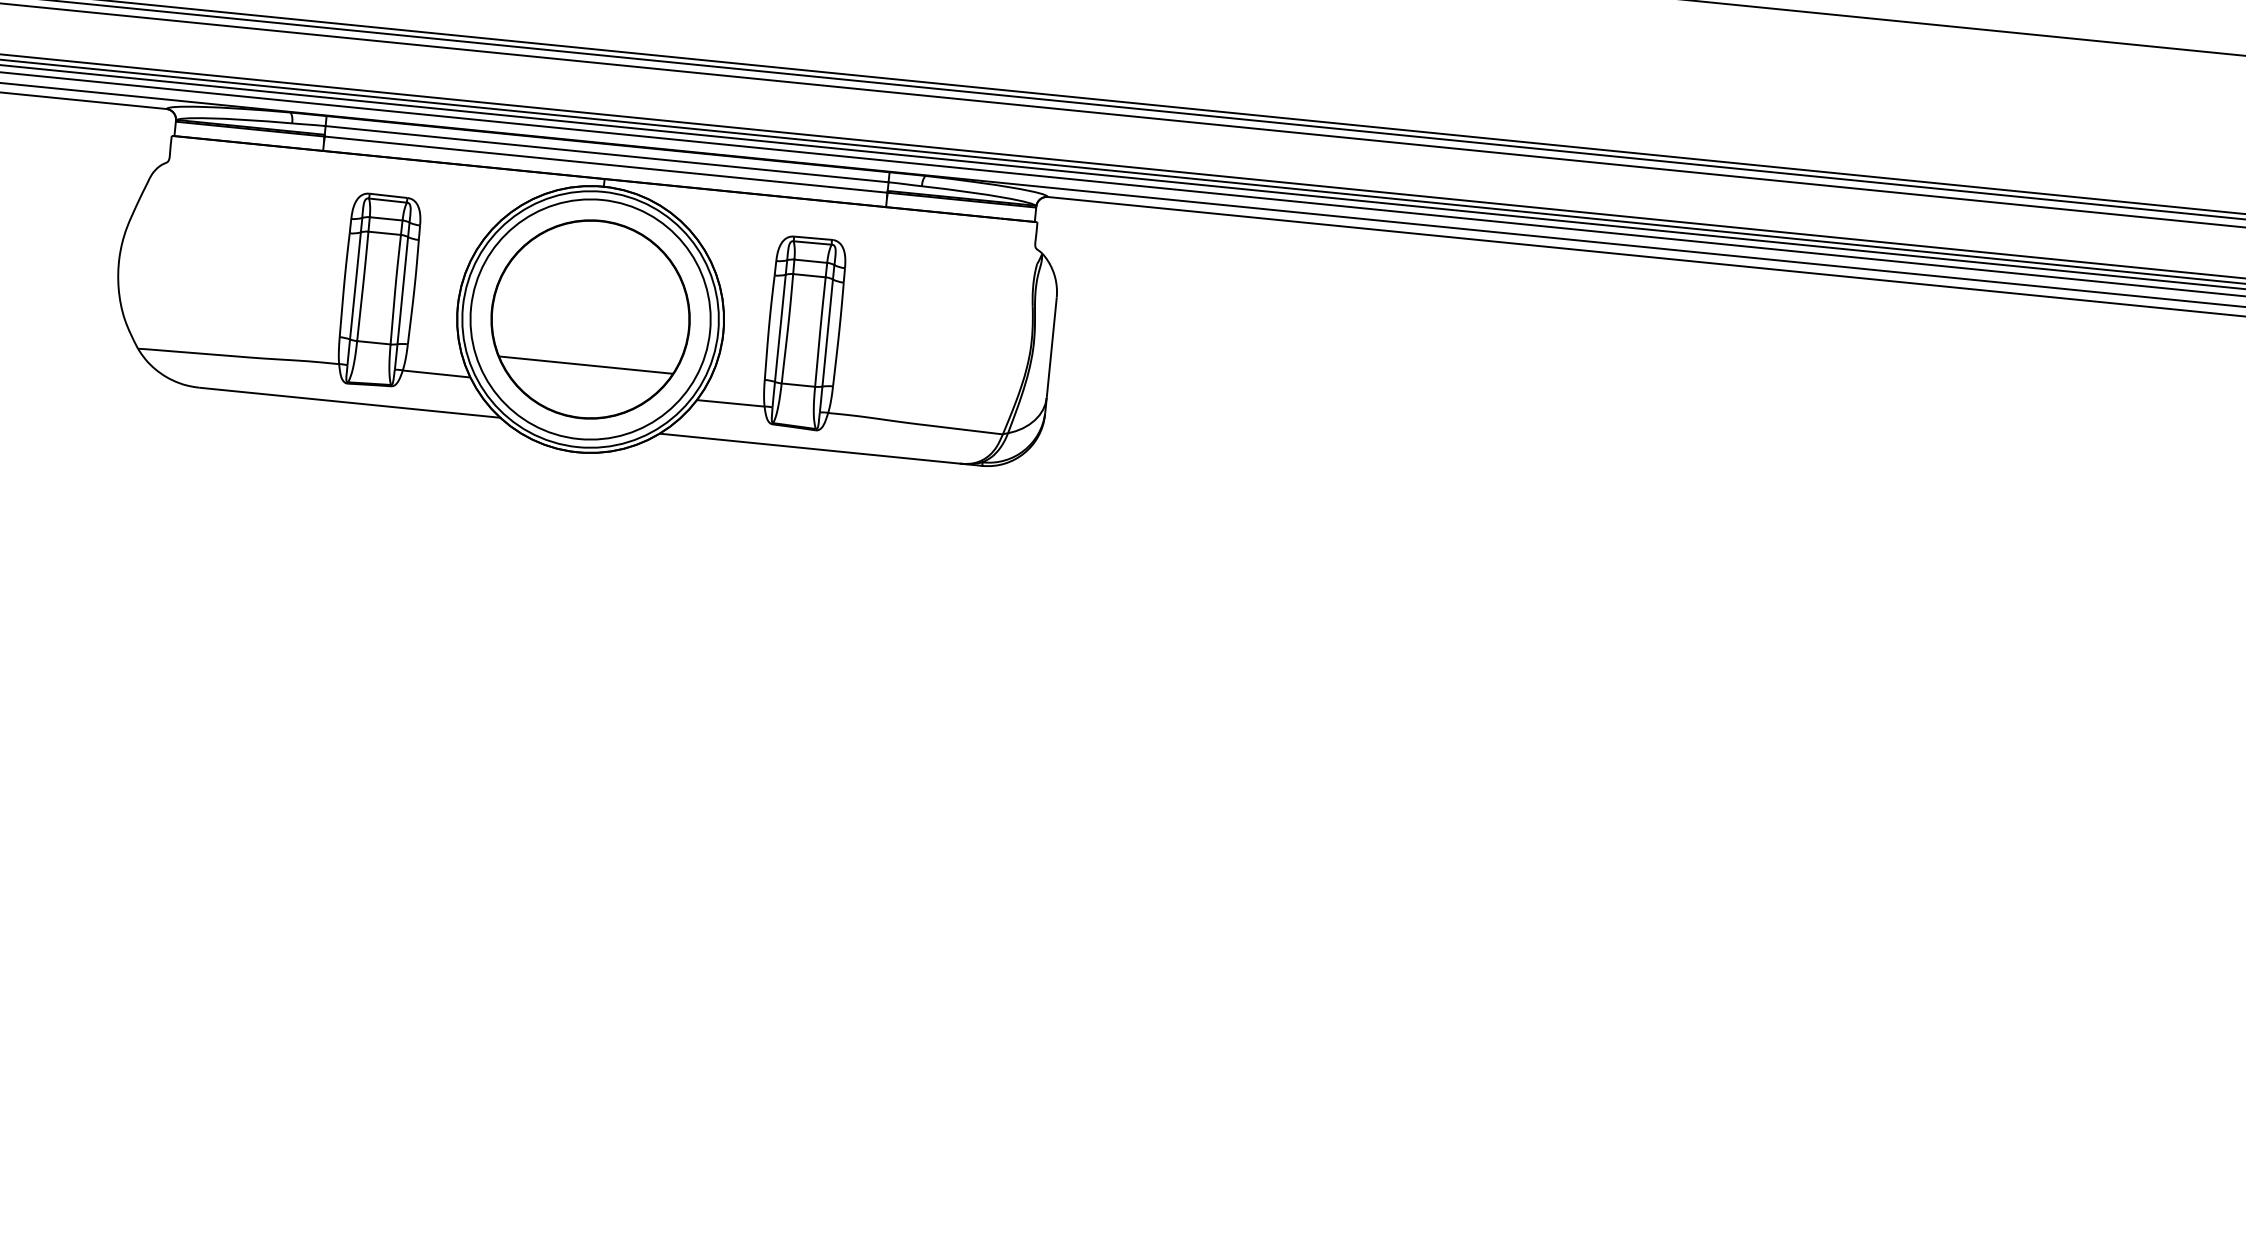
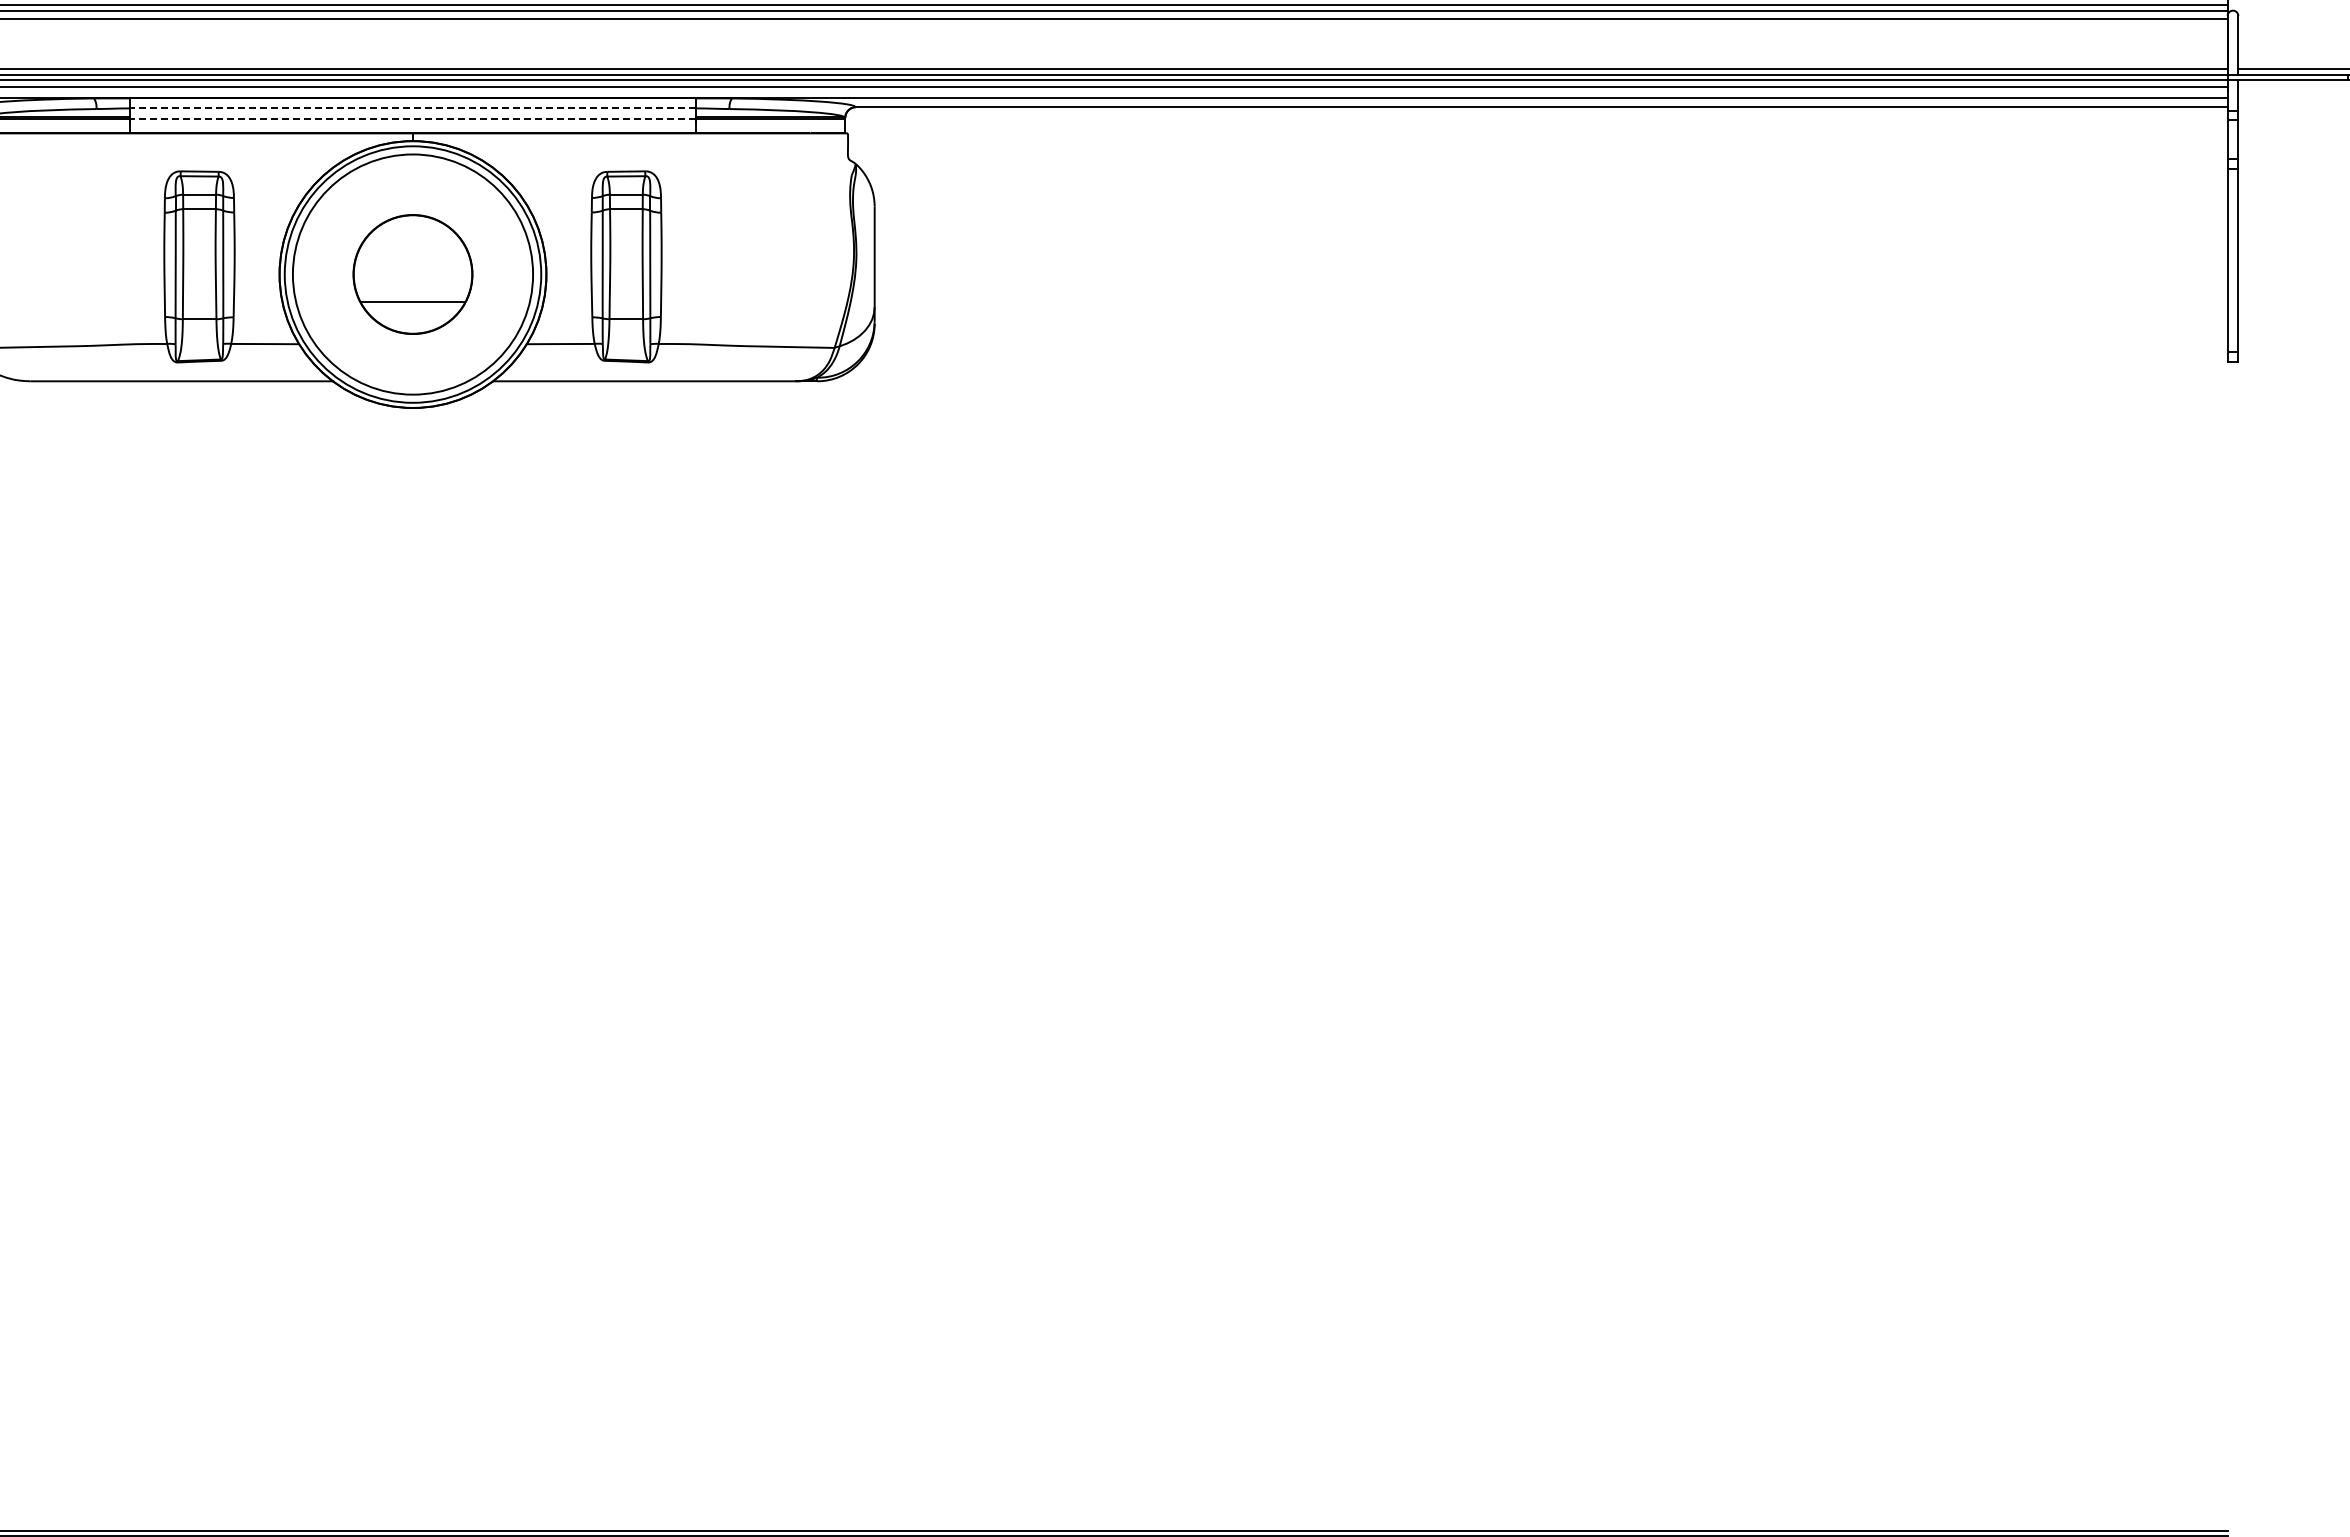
line: (607, 154) -> (413, 108), solid -> dashed
line: (606, 164) -> (413, 118), solid -> dashed
part: (590, 319) -> (412, 274), size x0.6

